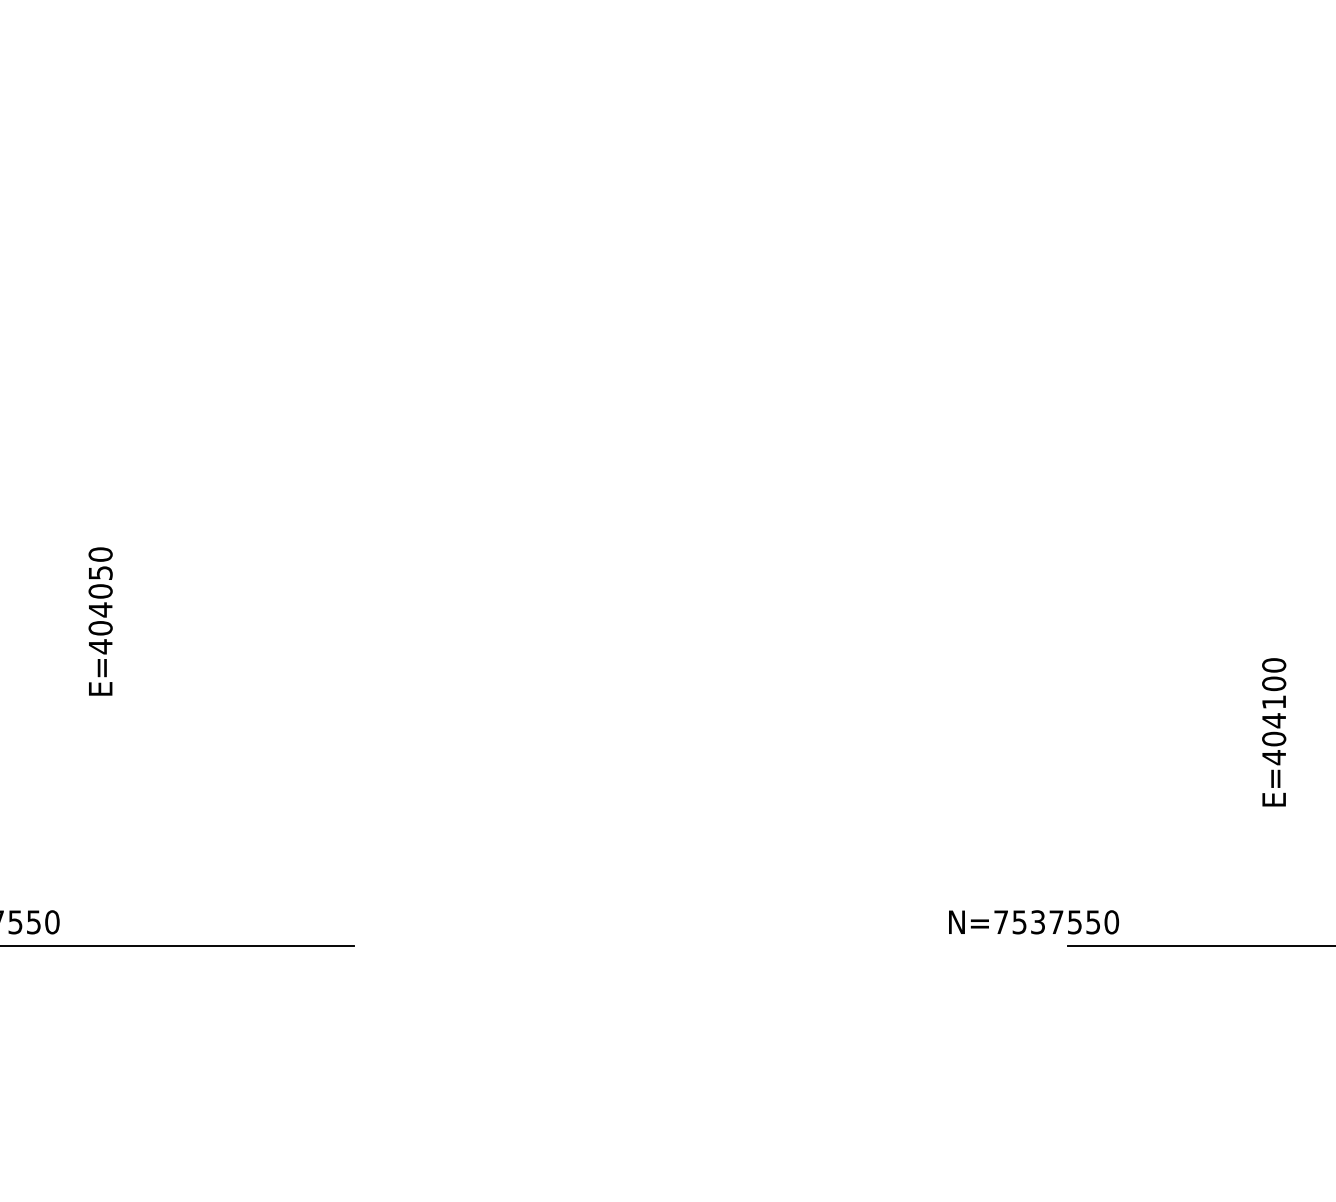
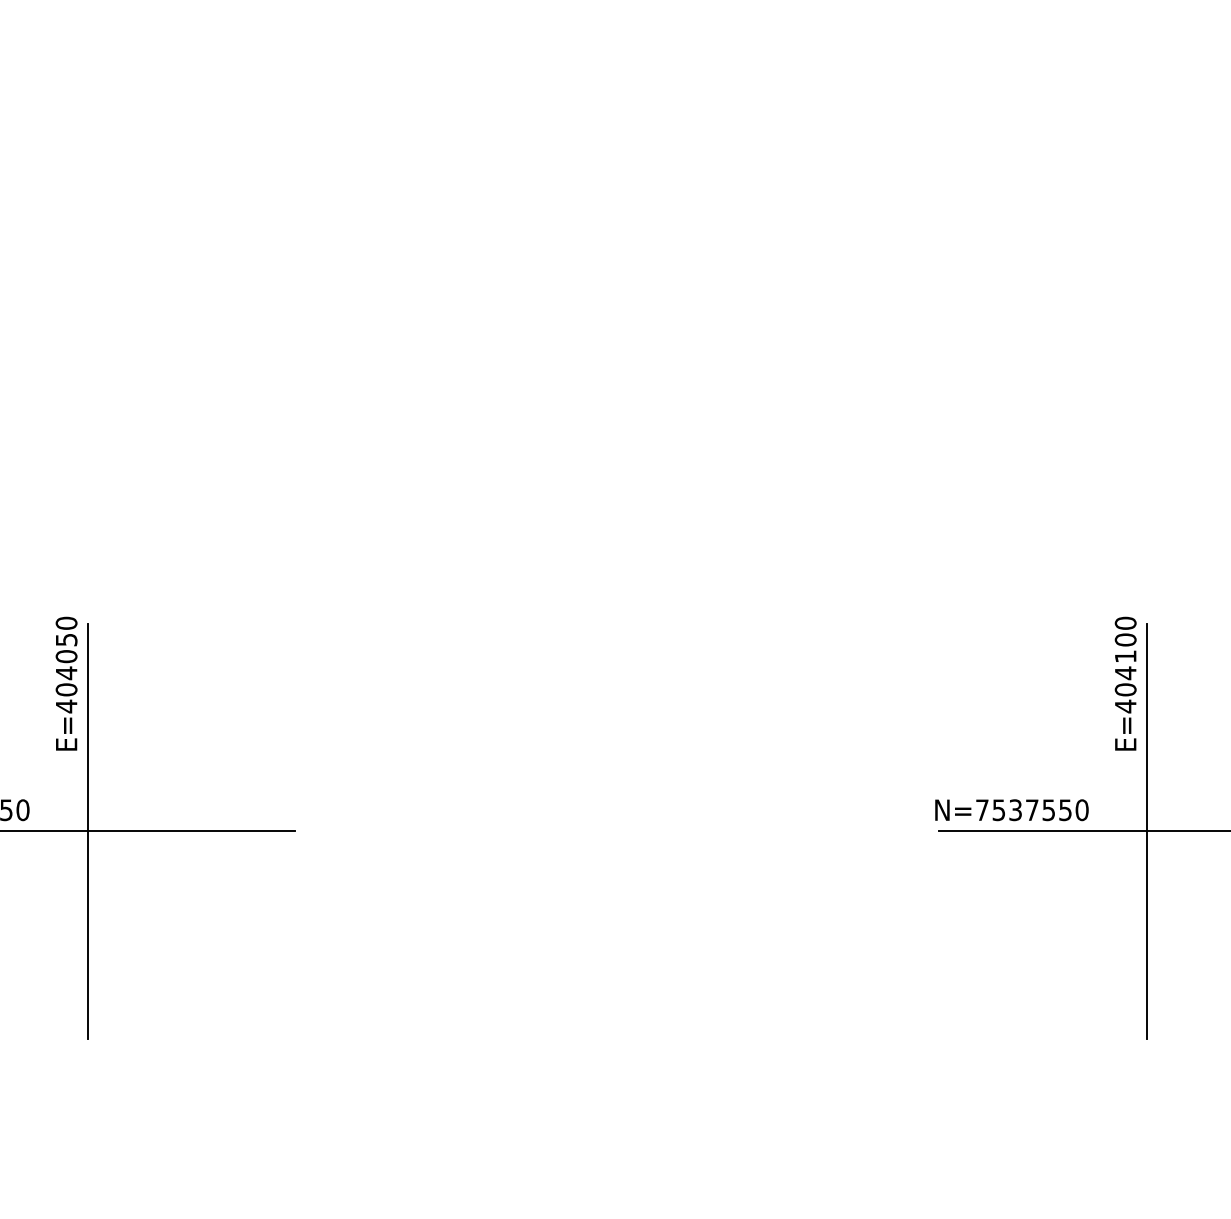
text: (100, 621) -> (66, 683), moved
text: (1273, 732) -> (1125, 683), moved
text: (1033, 922) -> (1011, 810), moved
line: (123, 944) -> (87, 830), added
line: (1297, 944) -> (1146, 830), added

